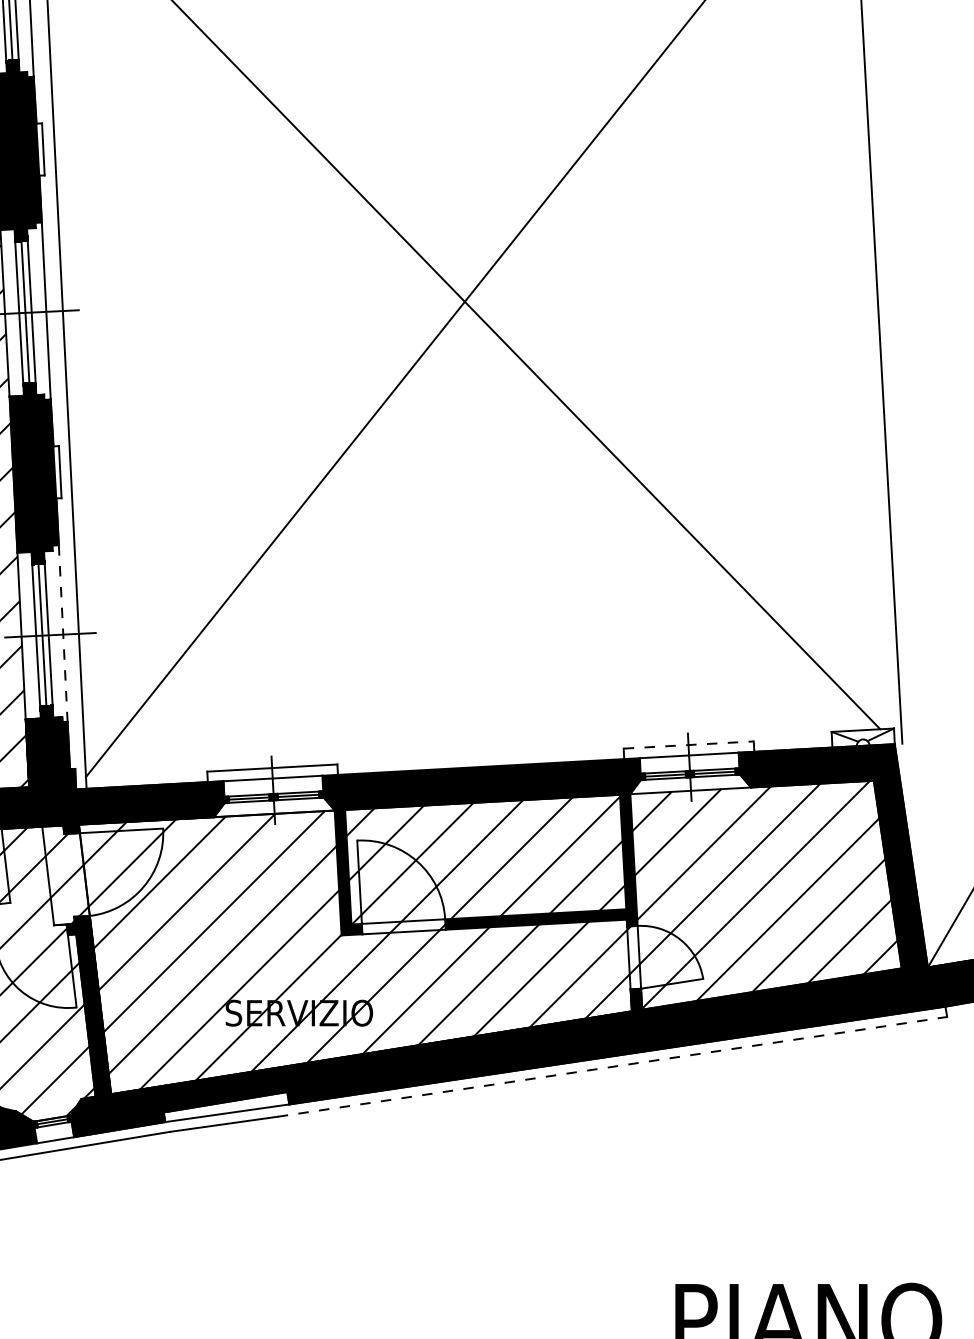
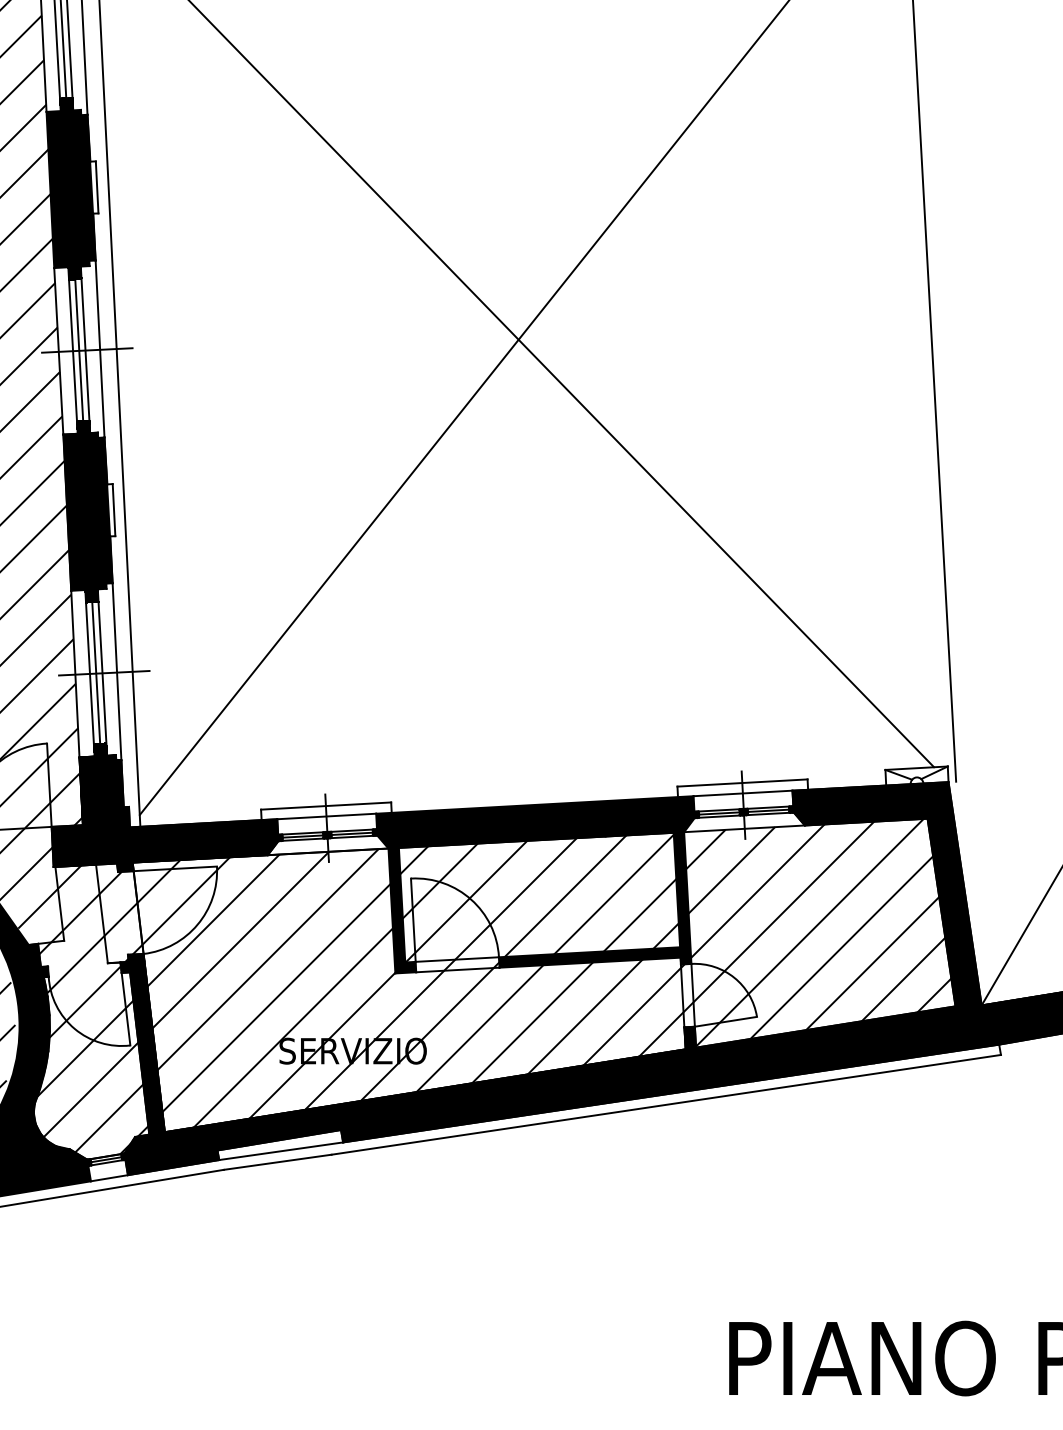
line: (63, 633) -> (117, 671), dashed -> solid
line: (689, 744) -> (743, 782), dashed -> solid
line: (612, 1066) -> (666, 1104), dashed -> solid

